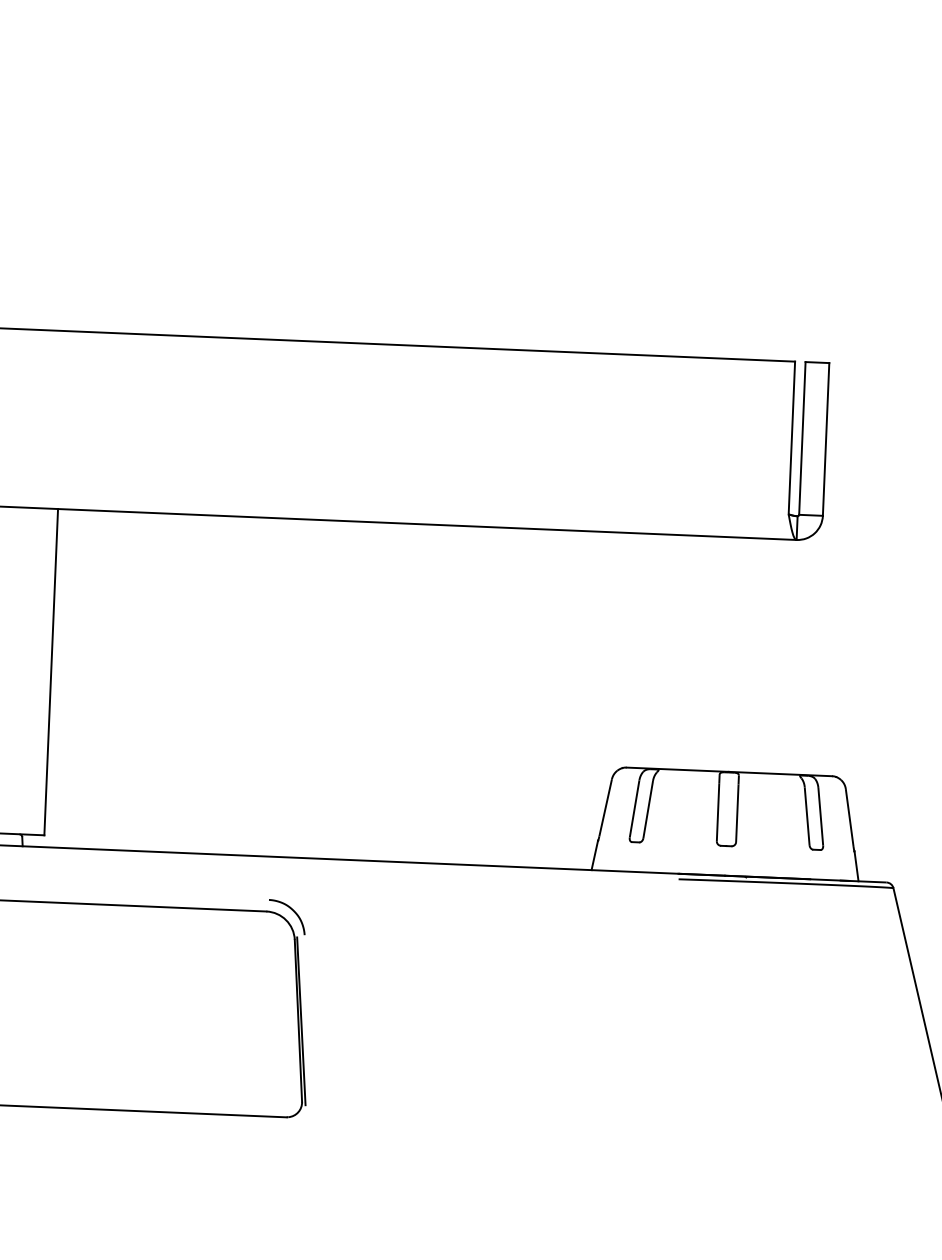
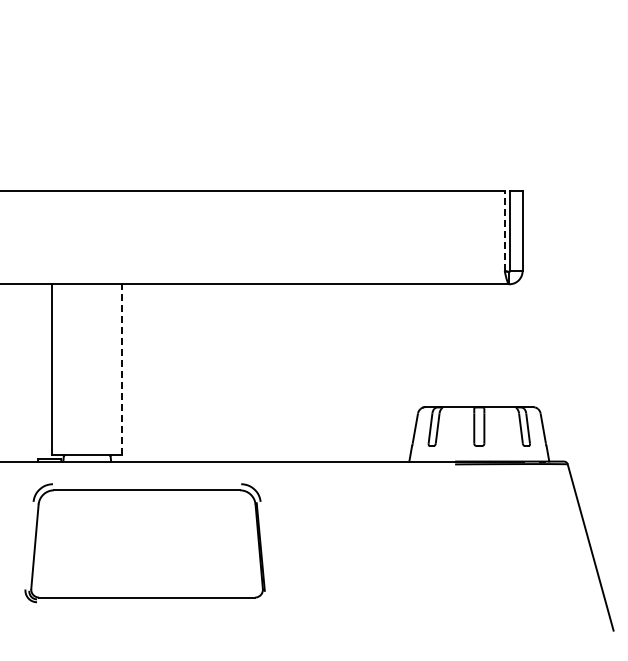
line: (791, 437) -> (504, 230), solid -> dashed
line: (51, 671) -> (122, 369), solid -> dashed

